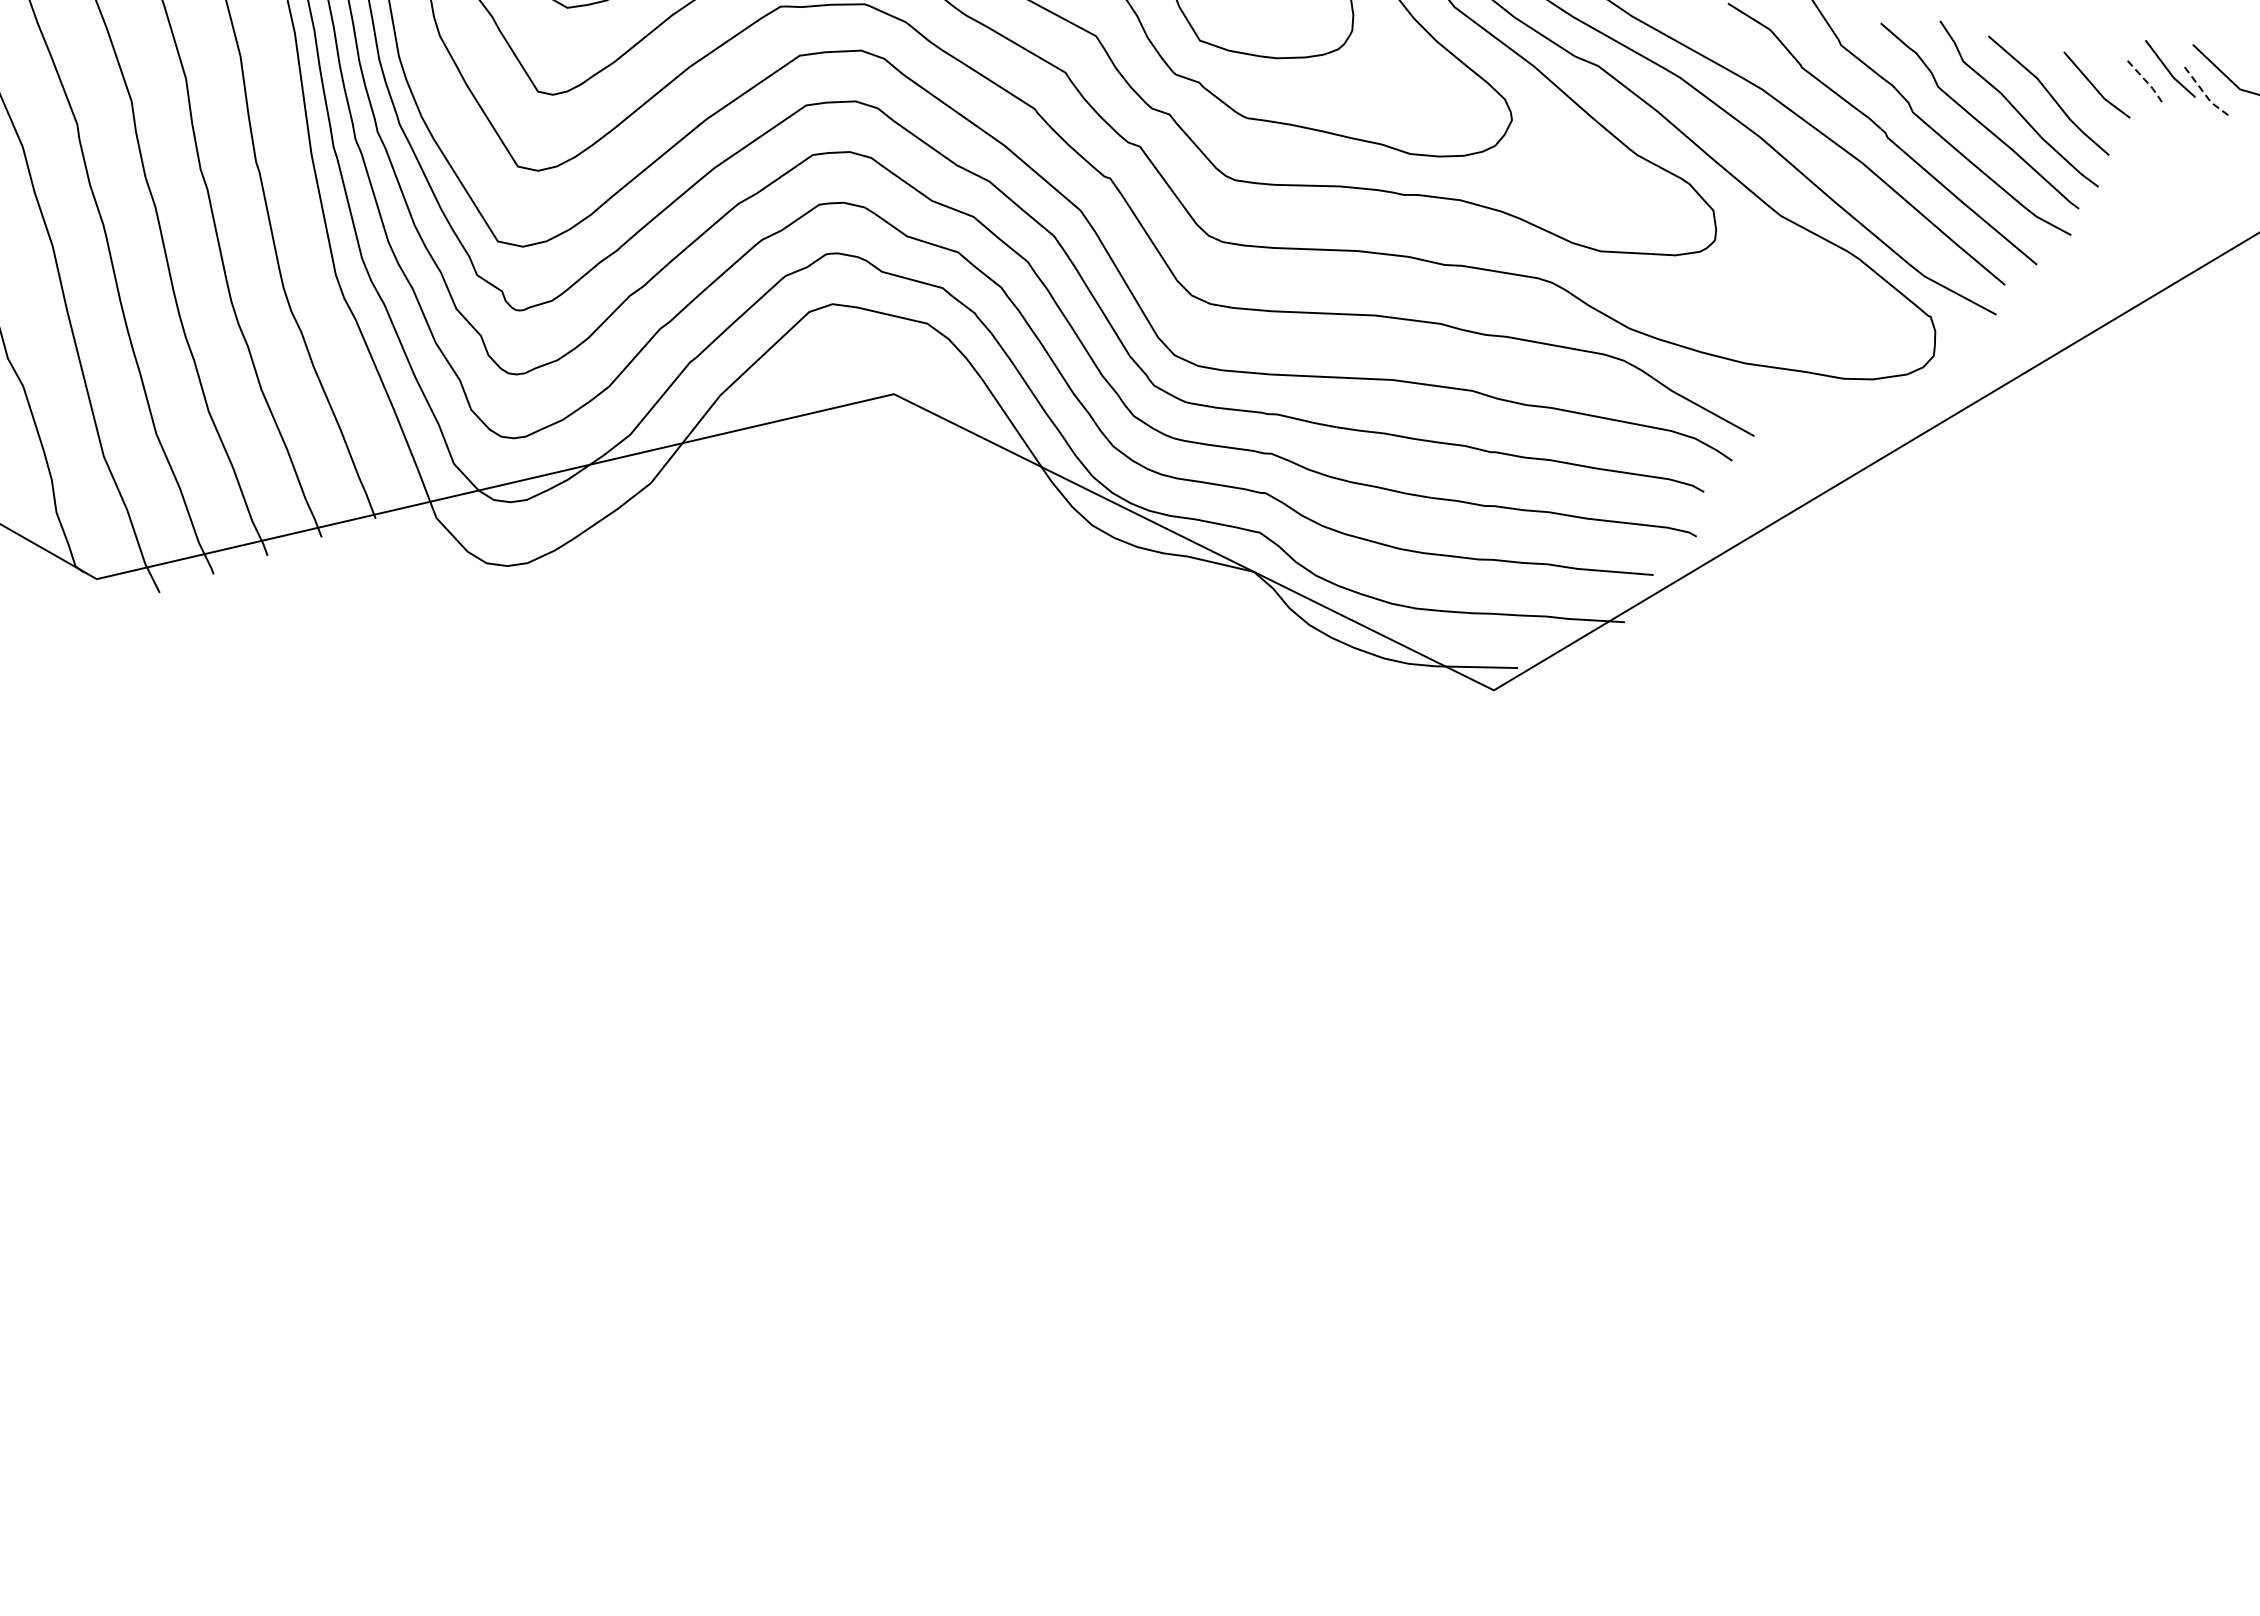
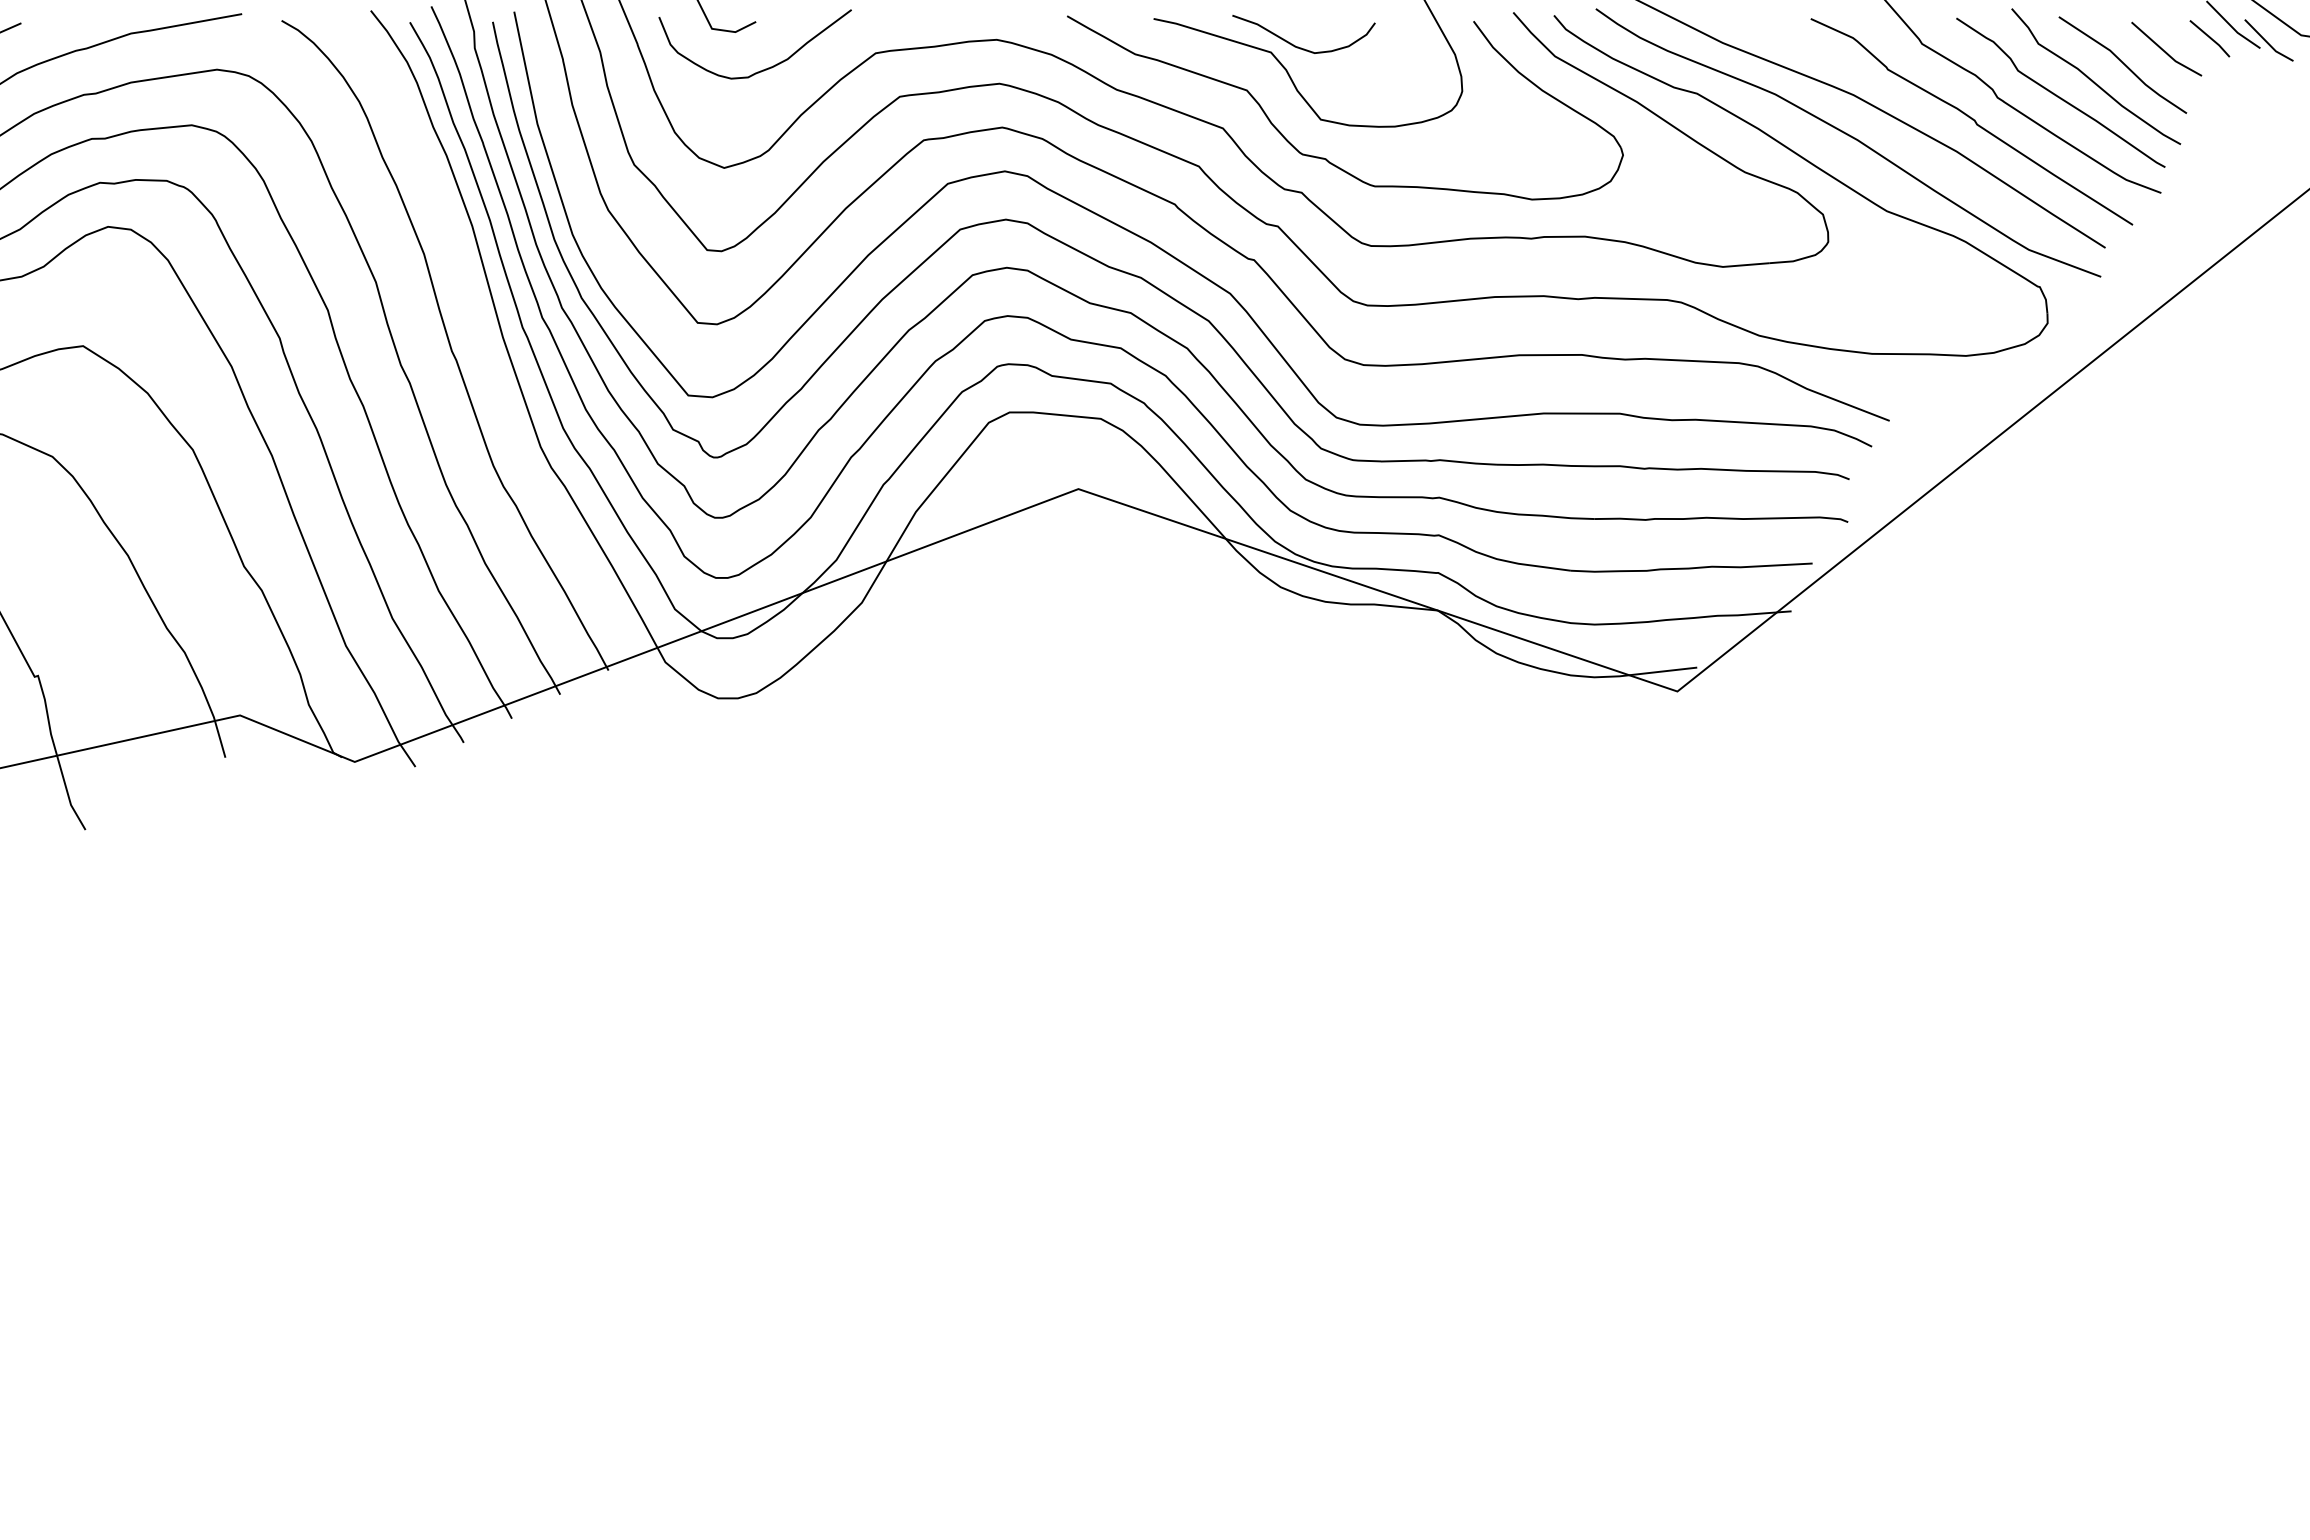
line: (2144, 80) -> (2210, 38), dashed -> solid
line: (2203, 92) -> (2267, 42), dashed -> solid

